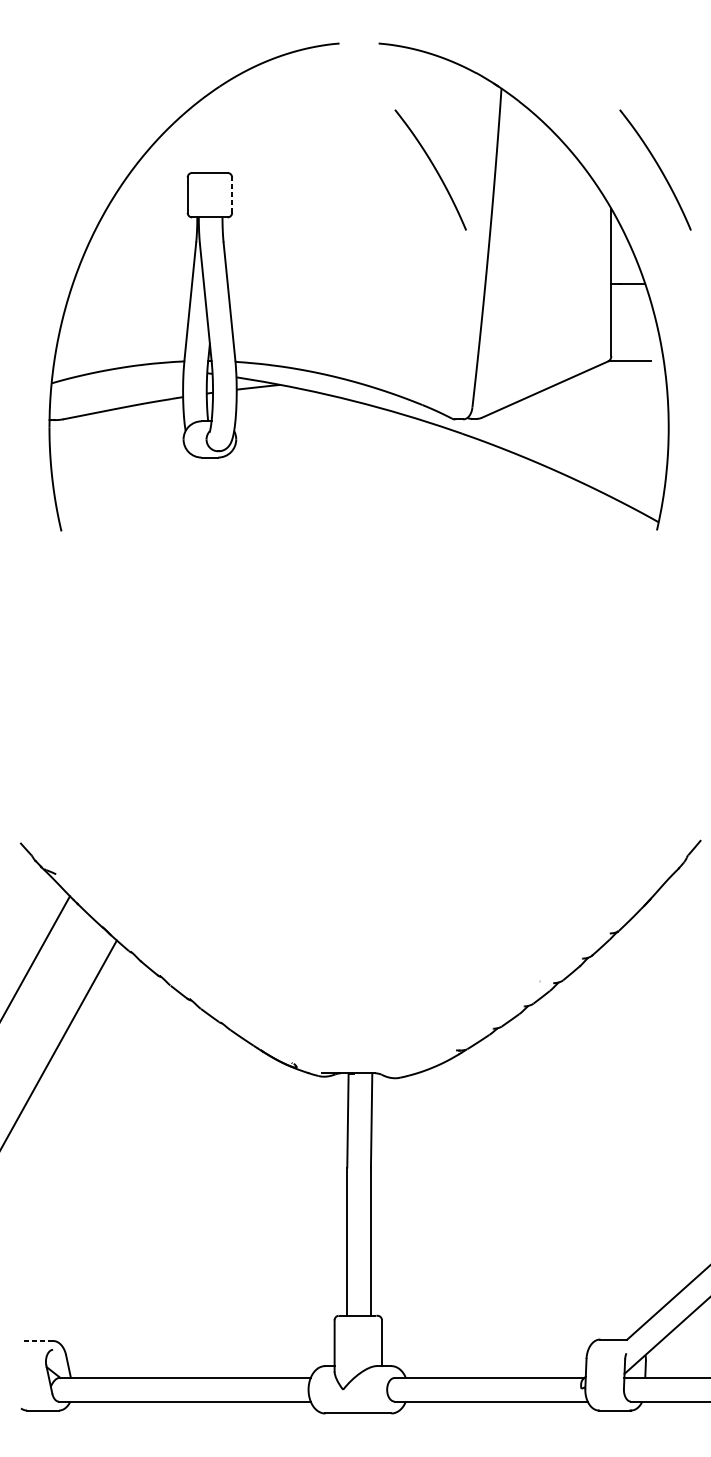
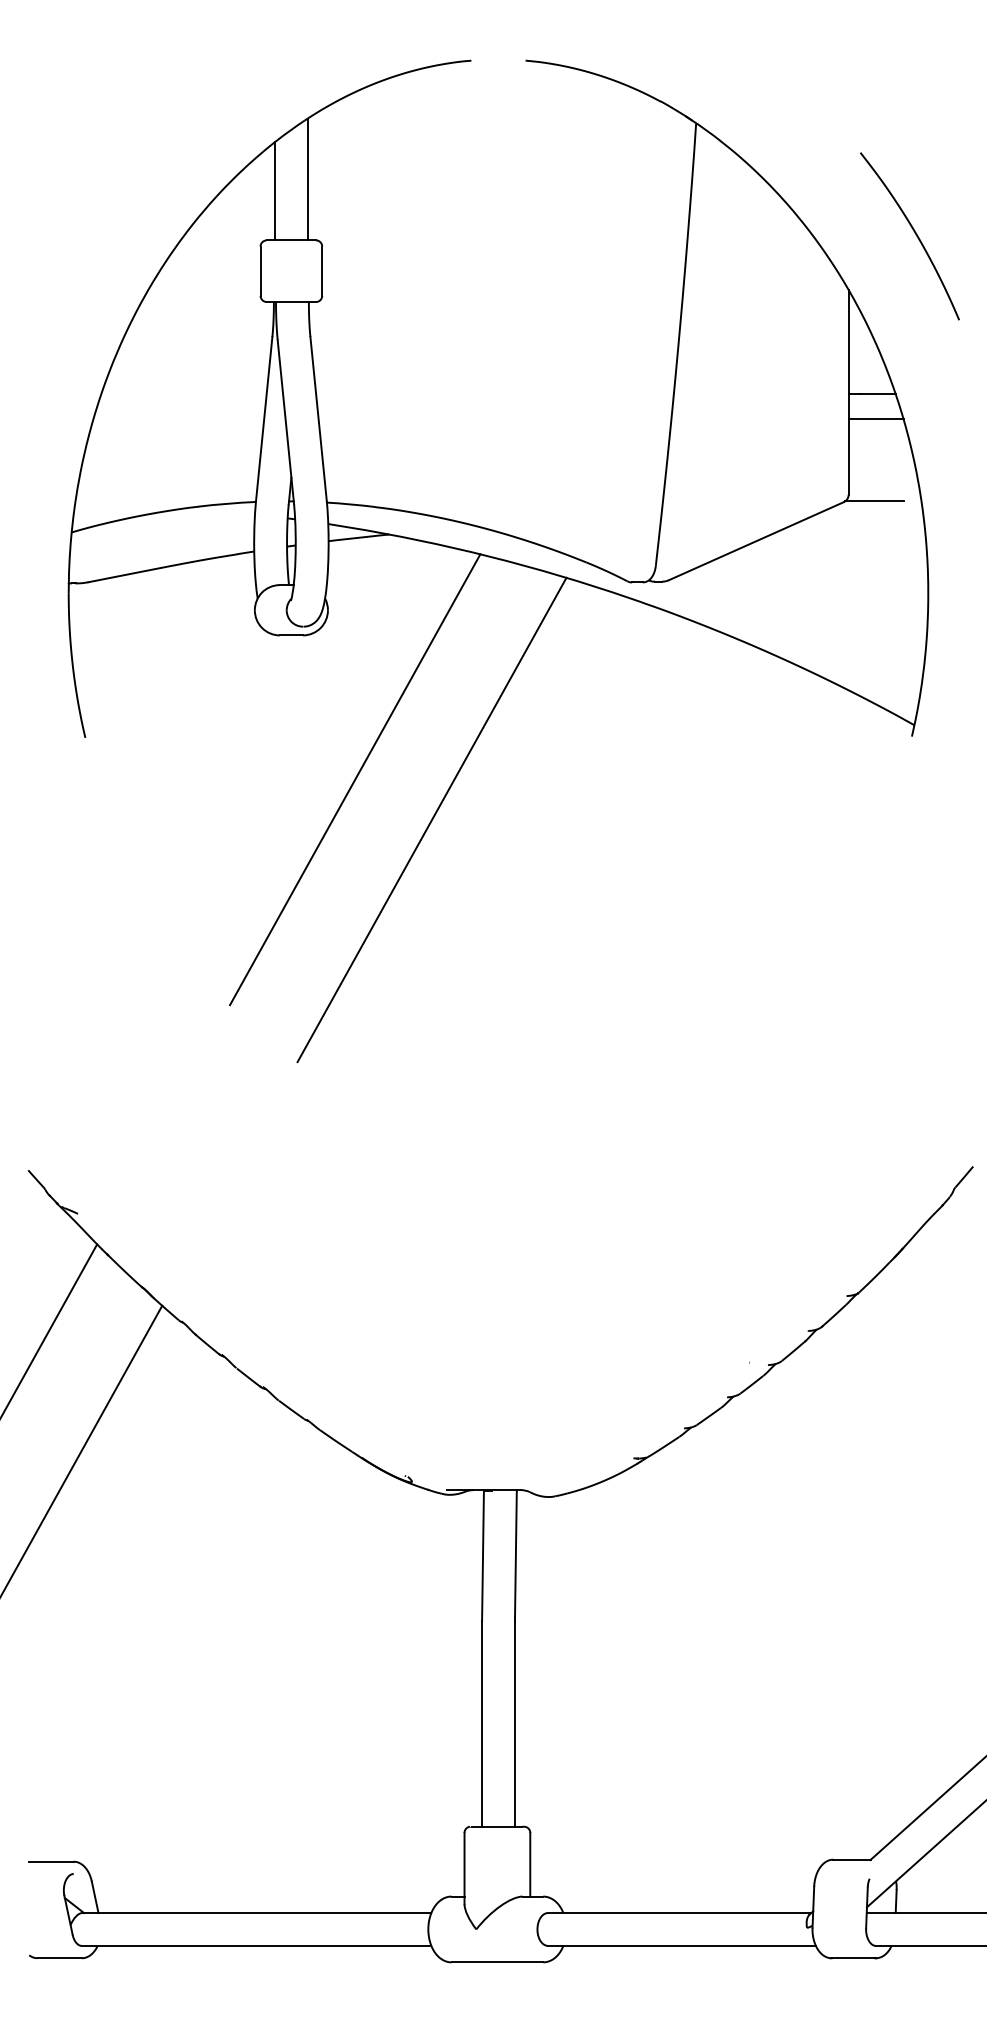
line: (221, 129) -> (307, 179), added
line: (197, 137) -> (274, 191), added
curve: (434, 168) -> (602, 233), removed
line: (232, 195) -> (322, 271), dashed -> solid
line: (630, 302) -> (875, 419), added
line: (256, 561) -> (355, 779), added
line: (310, 590) -> (431, 819), added
line: (37, 1340) -> (51, 1861), dashed -> solid

